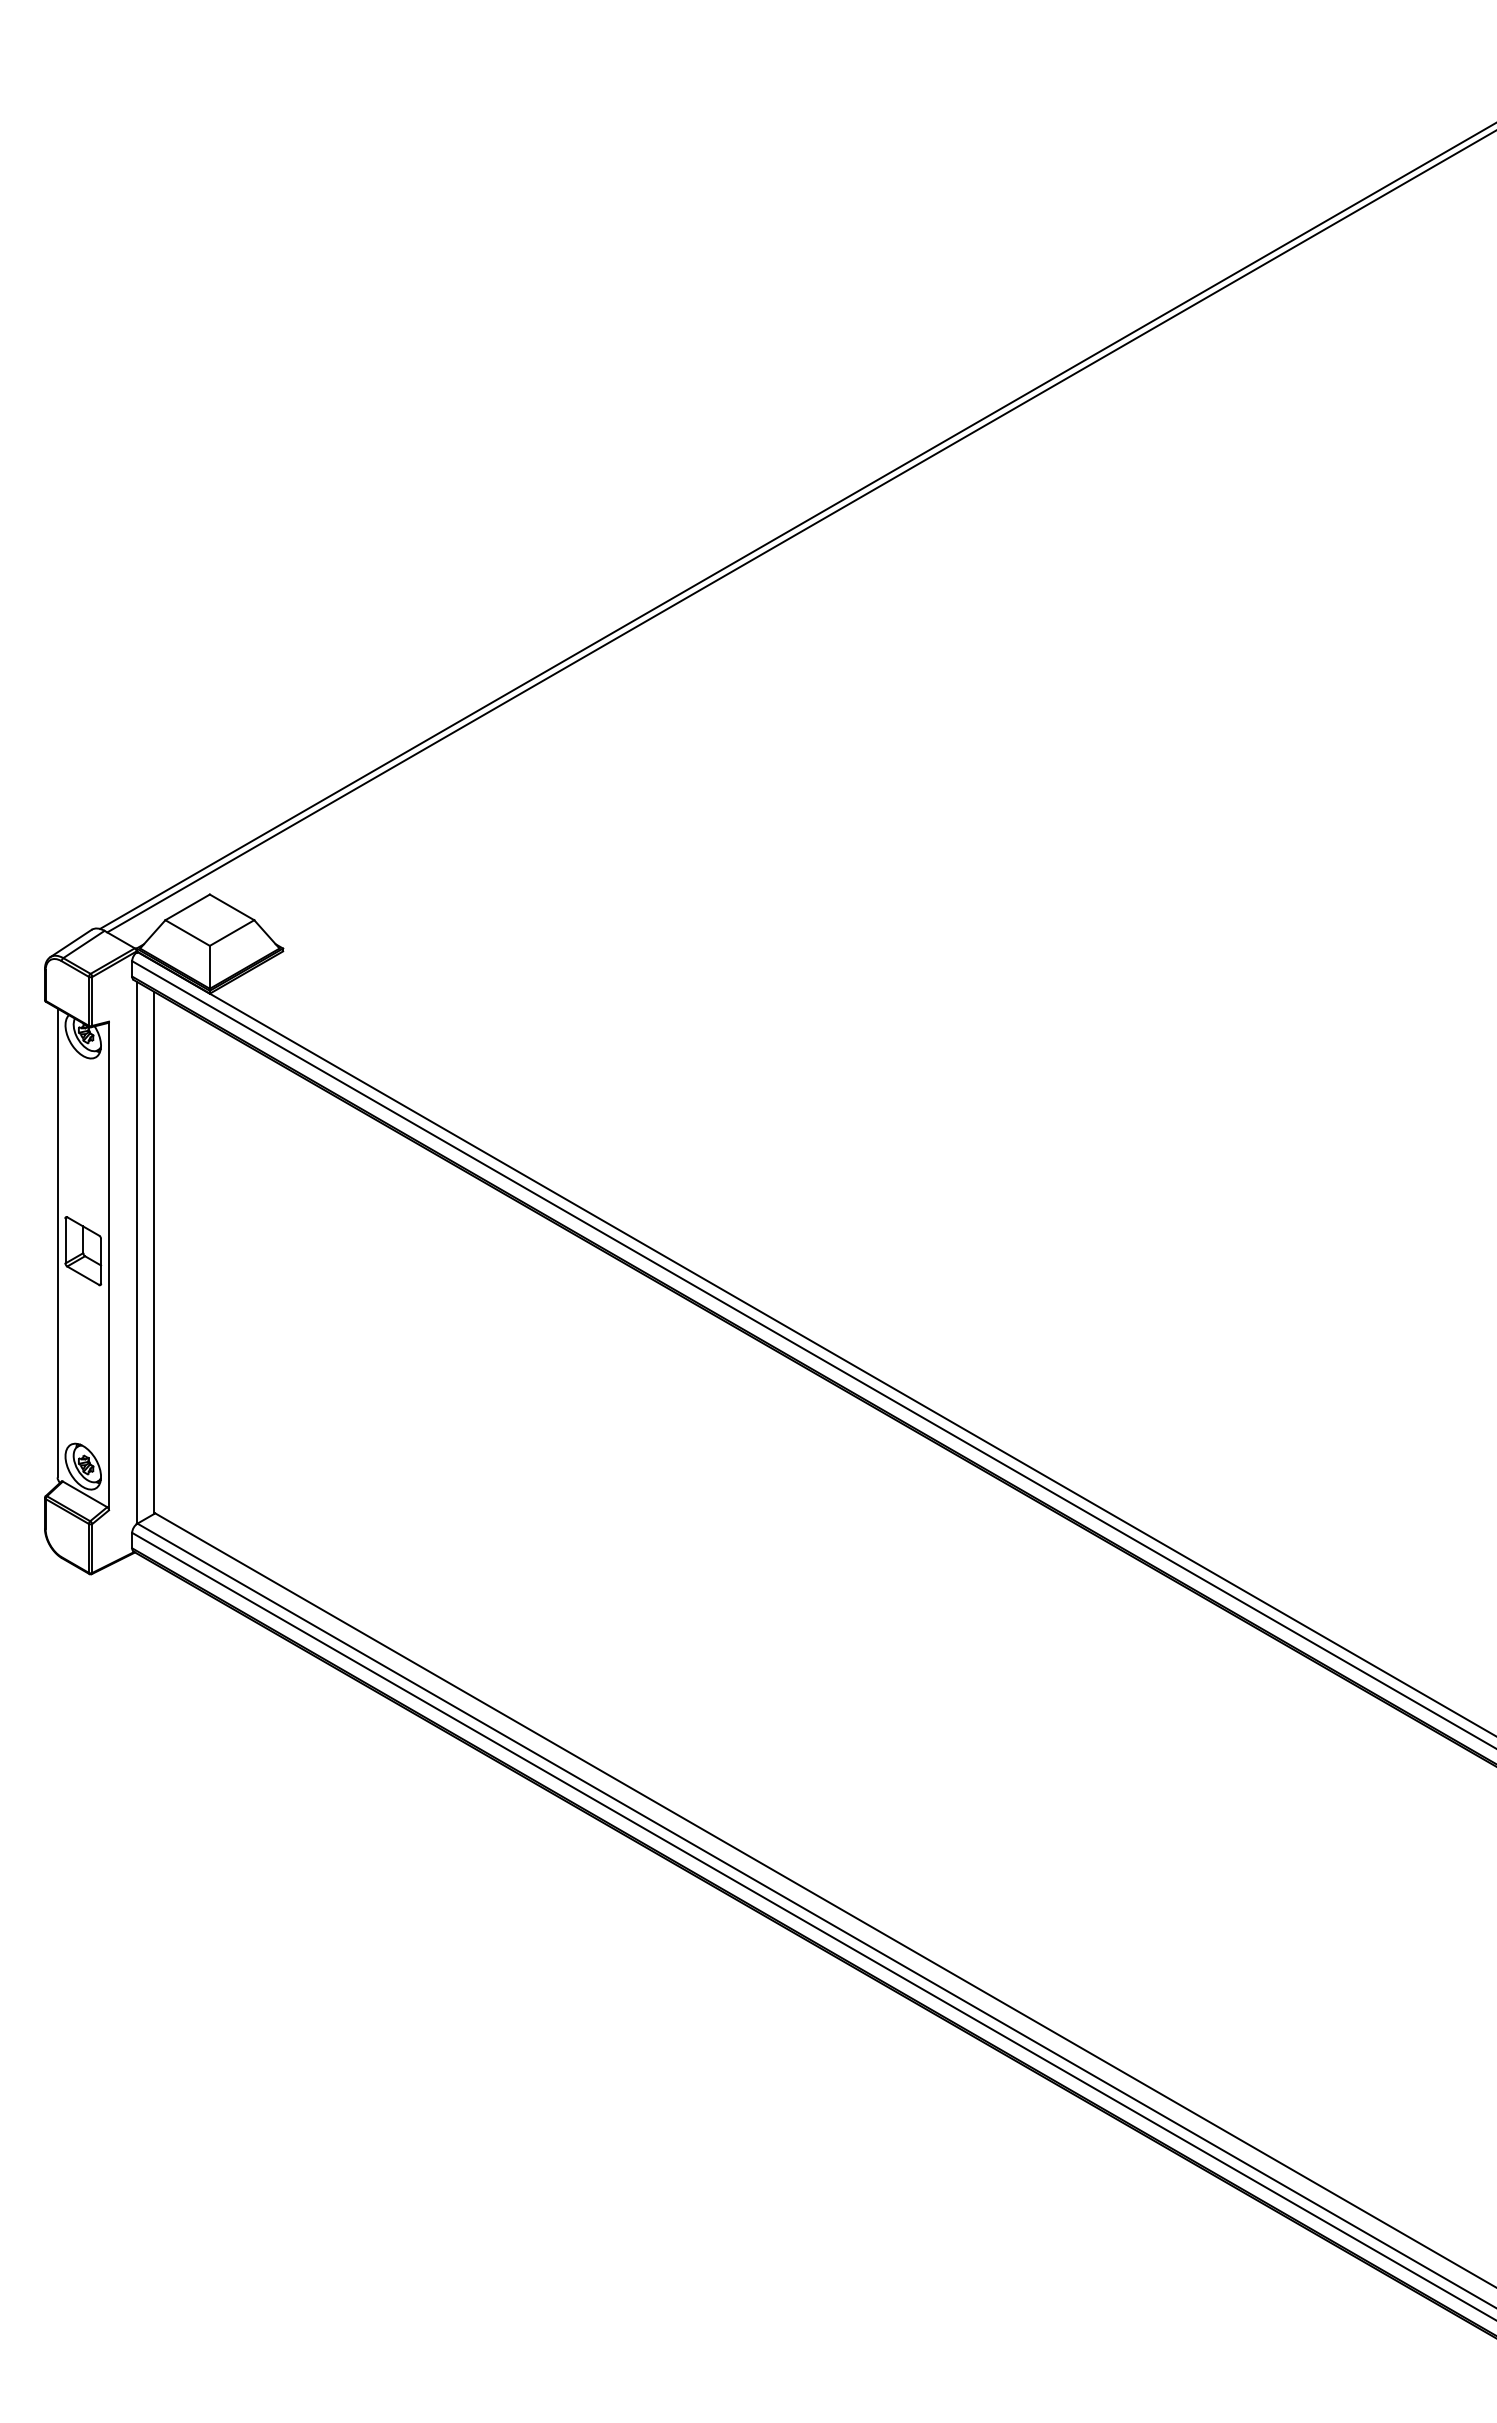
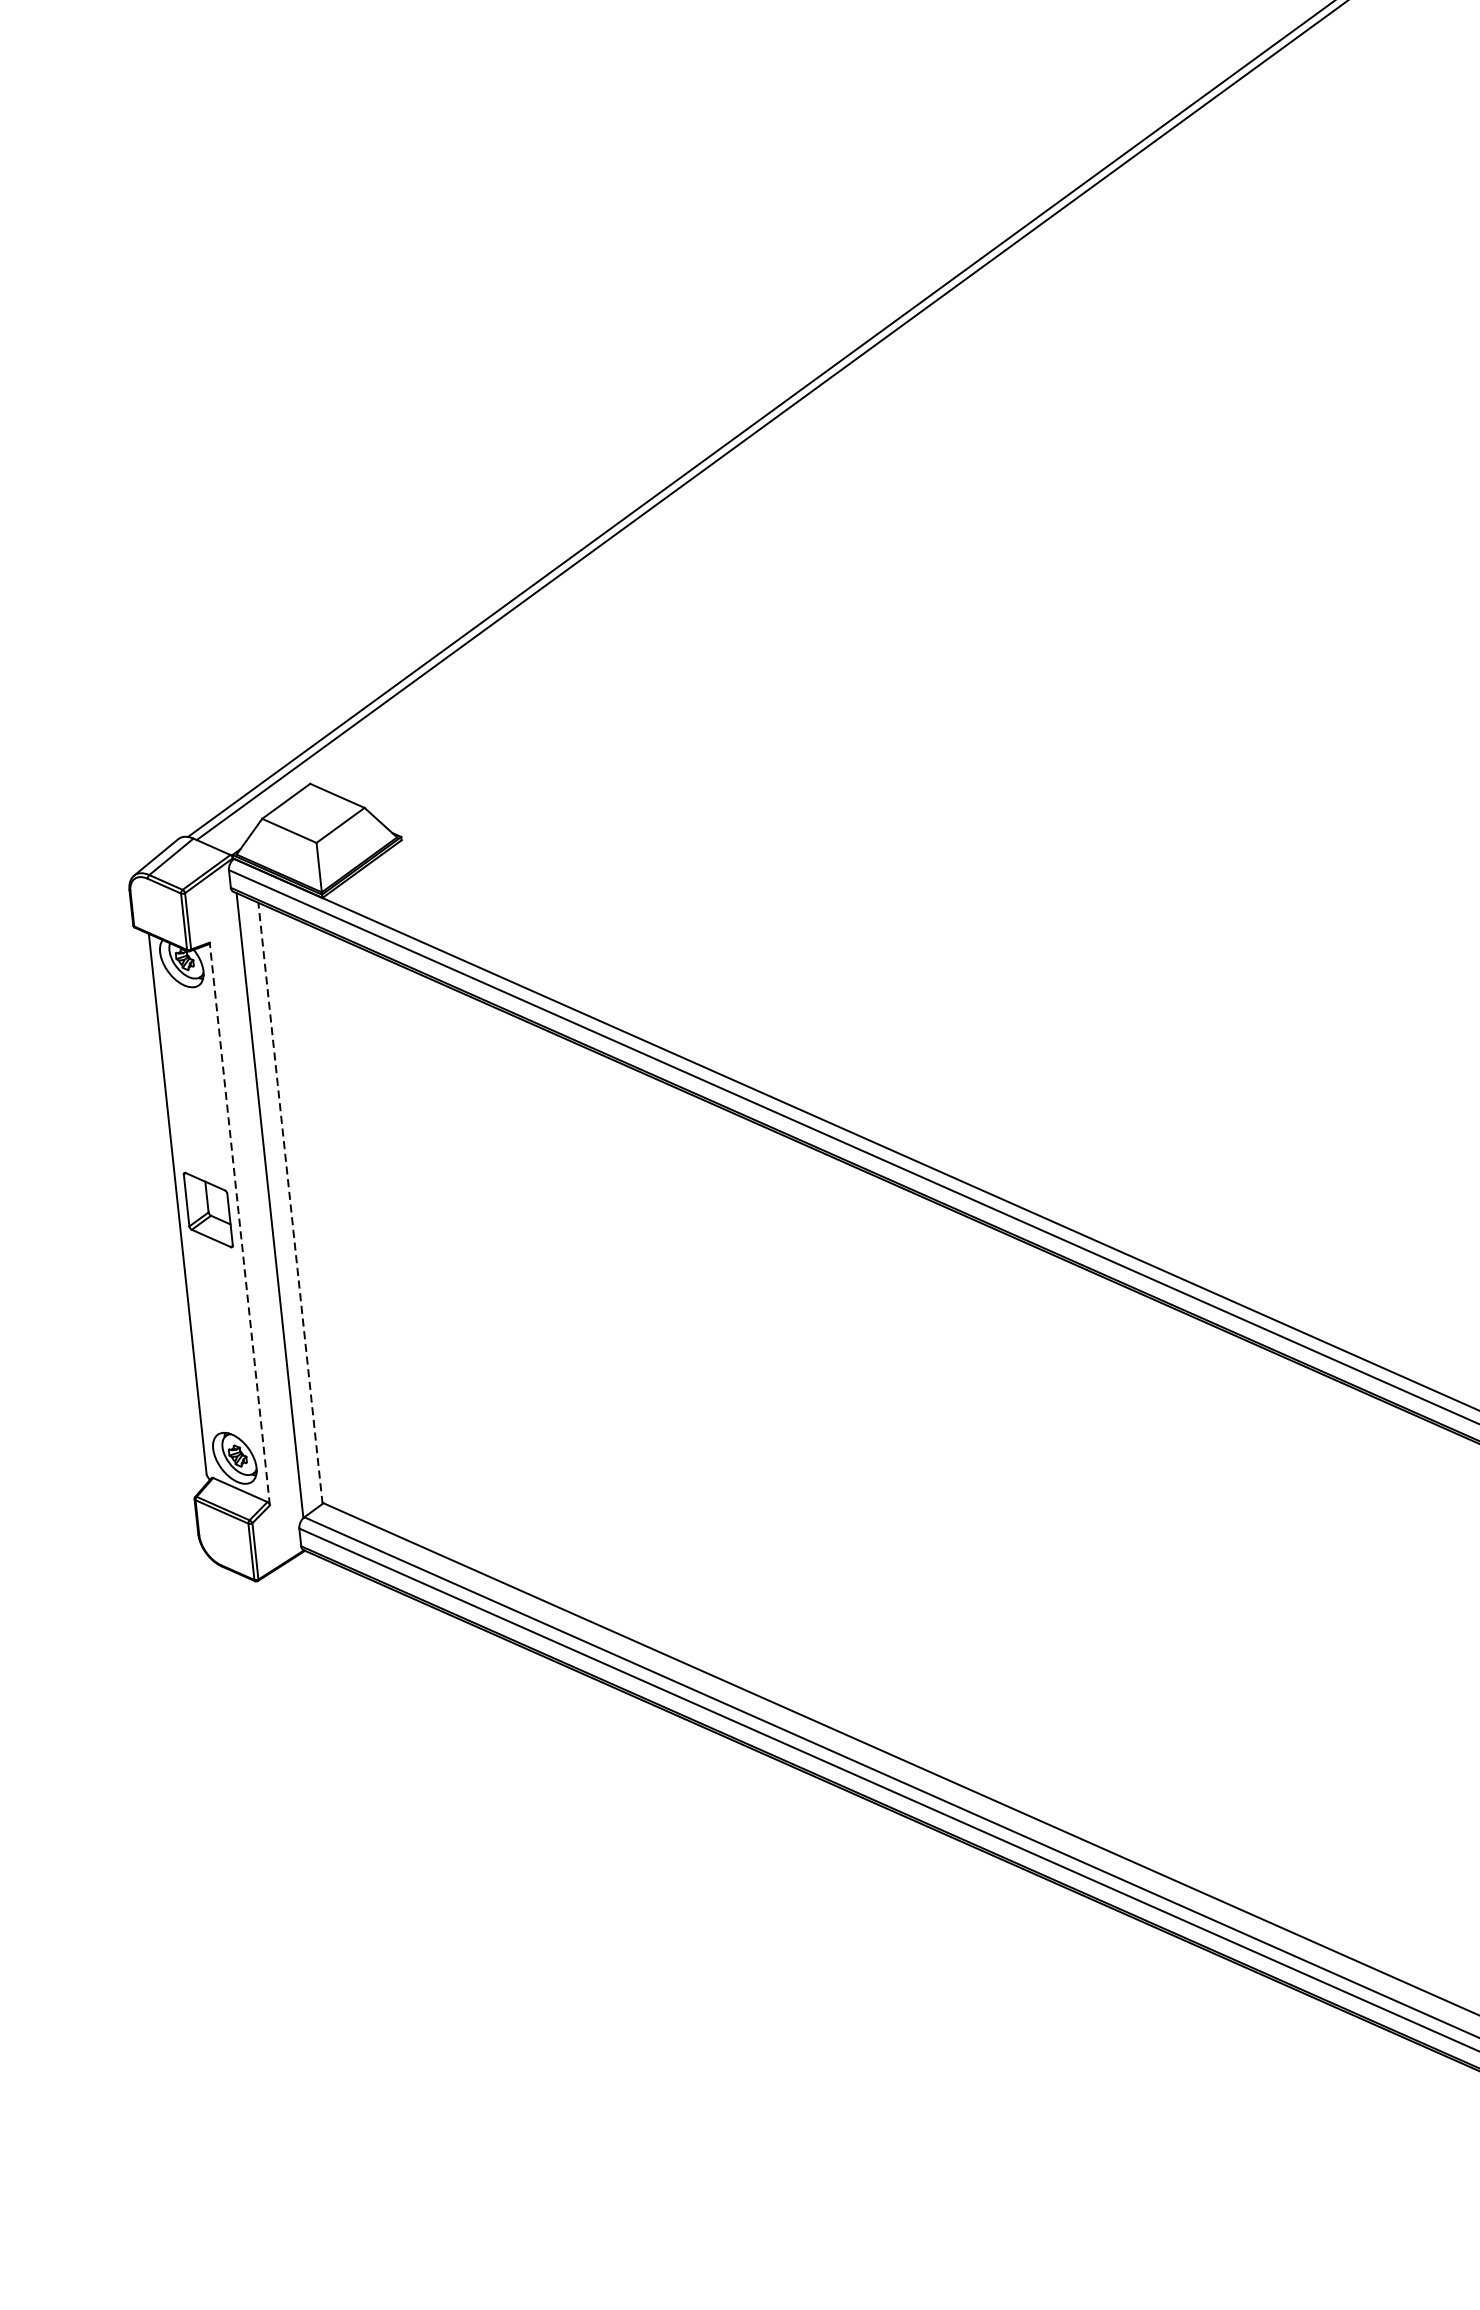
line: (154, 1252) -> (290, 1202), solid -> dashed
line: (109, 1265) -> (240, 1223), solid -> dashed

